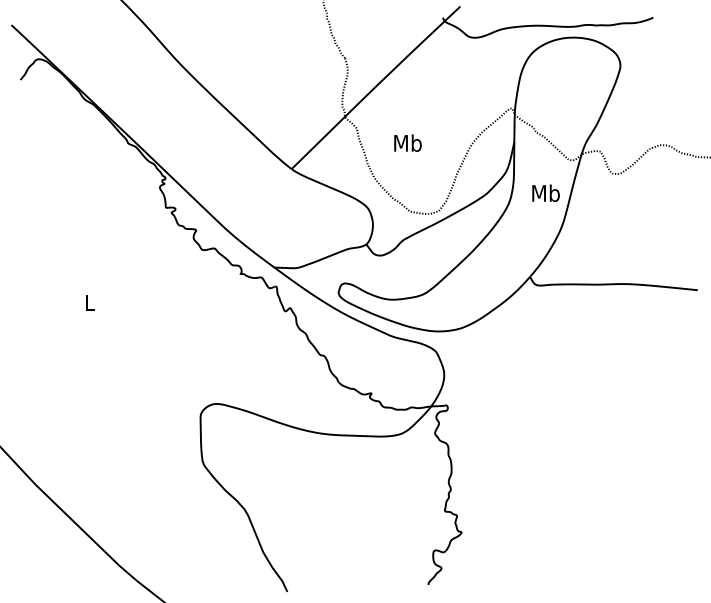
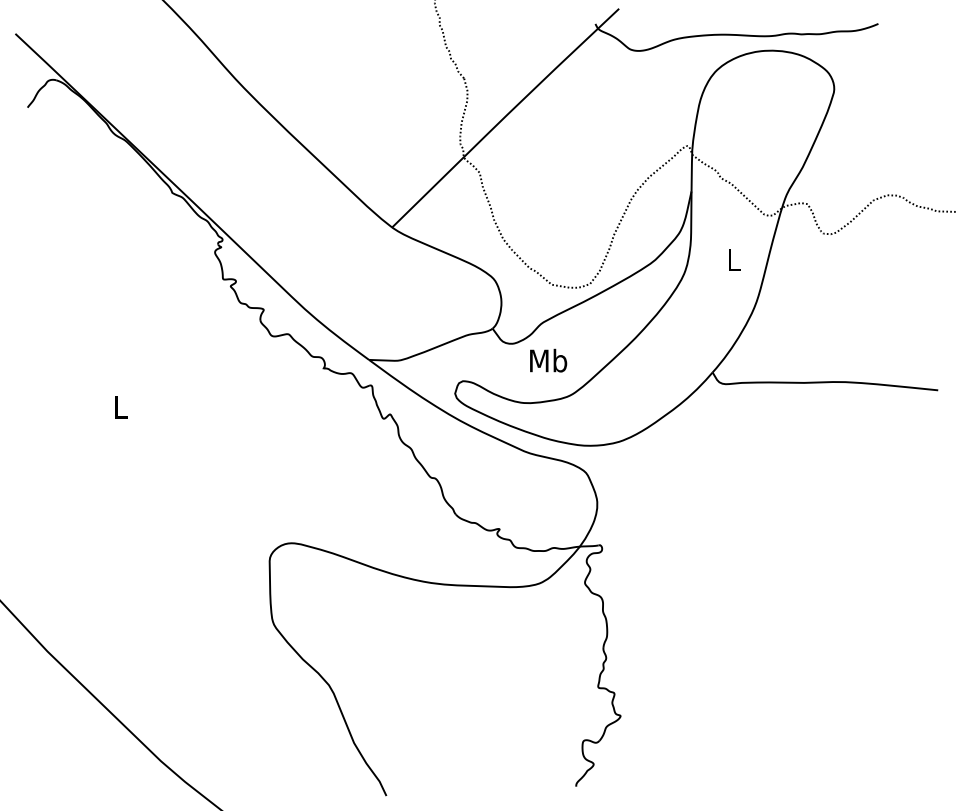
text: (407, 142) -> (547, 359), moved
text: (545, 192) -> (733, 258), Mb -> L

